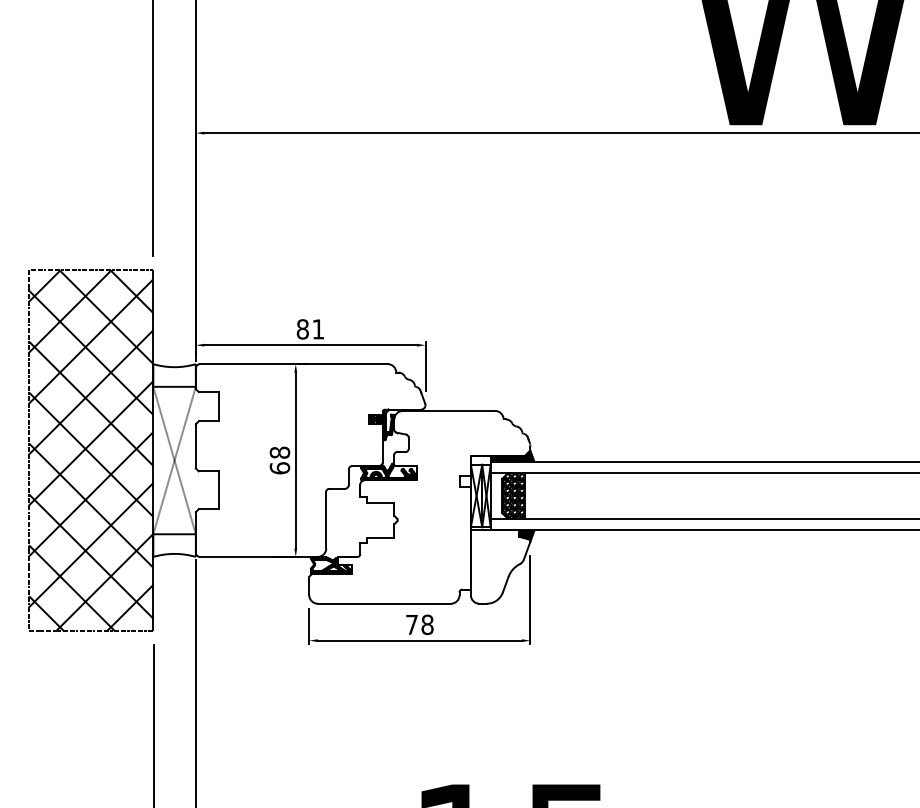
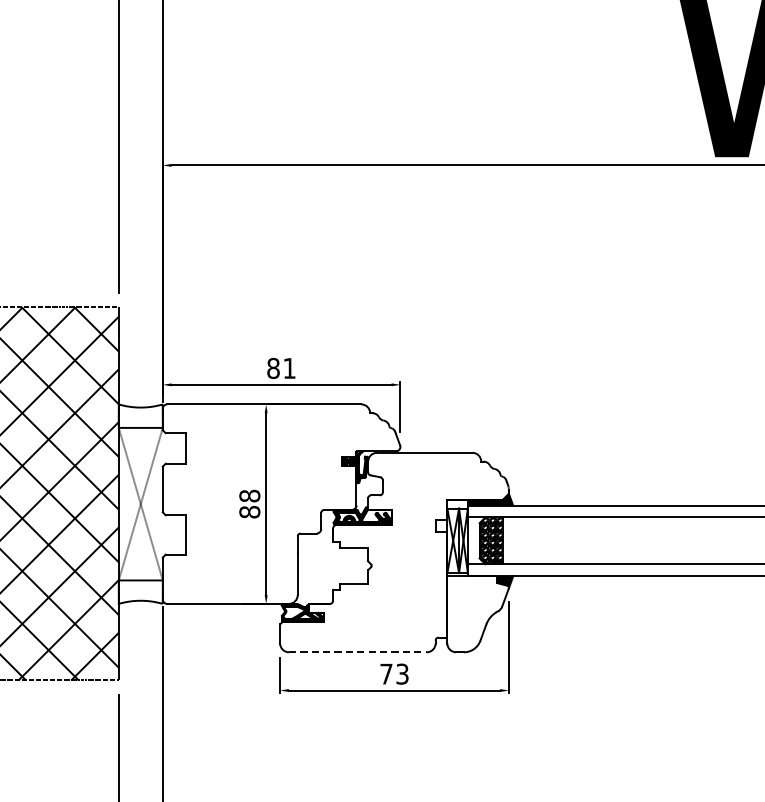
text: (279, 468) -> (249, 512), 68 -> 88
line: (384, 603) -> (357, 652), solid -> dashed
text: (427, 624) -> (402, 673), 78 -> 73

